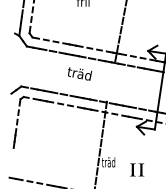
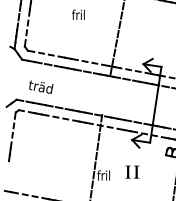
text: (80, 73) -> (41, 86), moved
text: (108, 162) -> (103, 175), träd -> fril
part: (137, 169) -> (132, 171), moved

